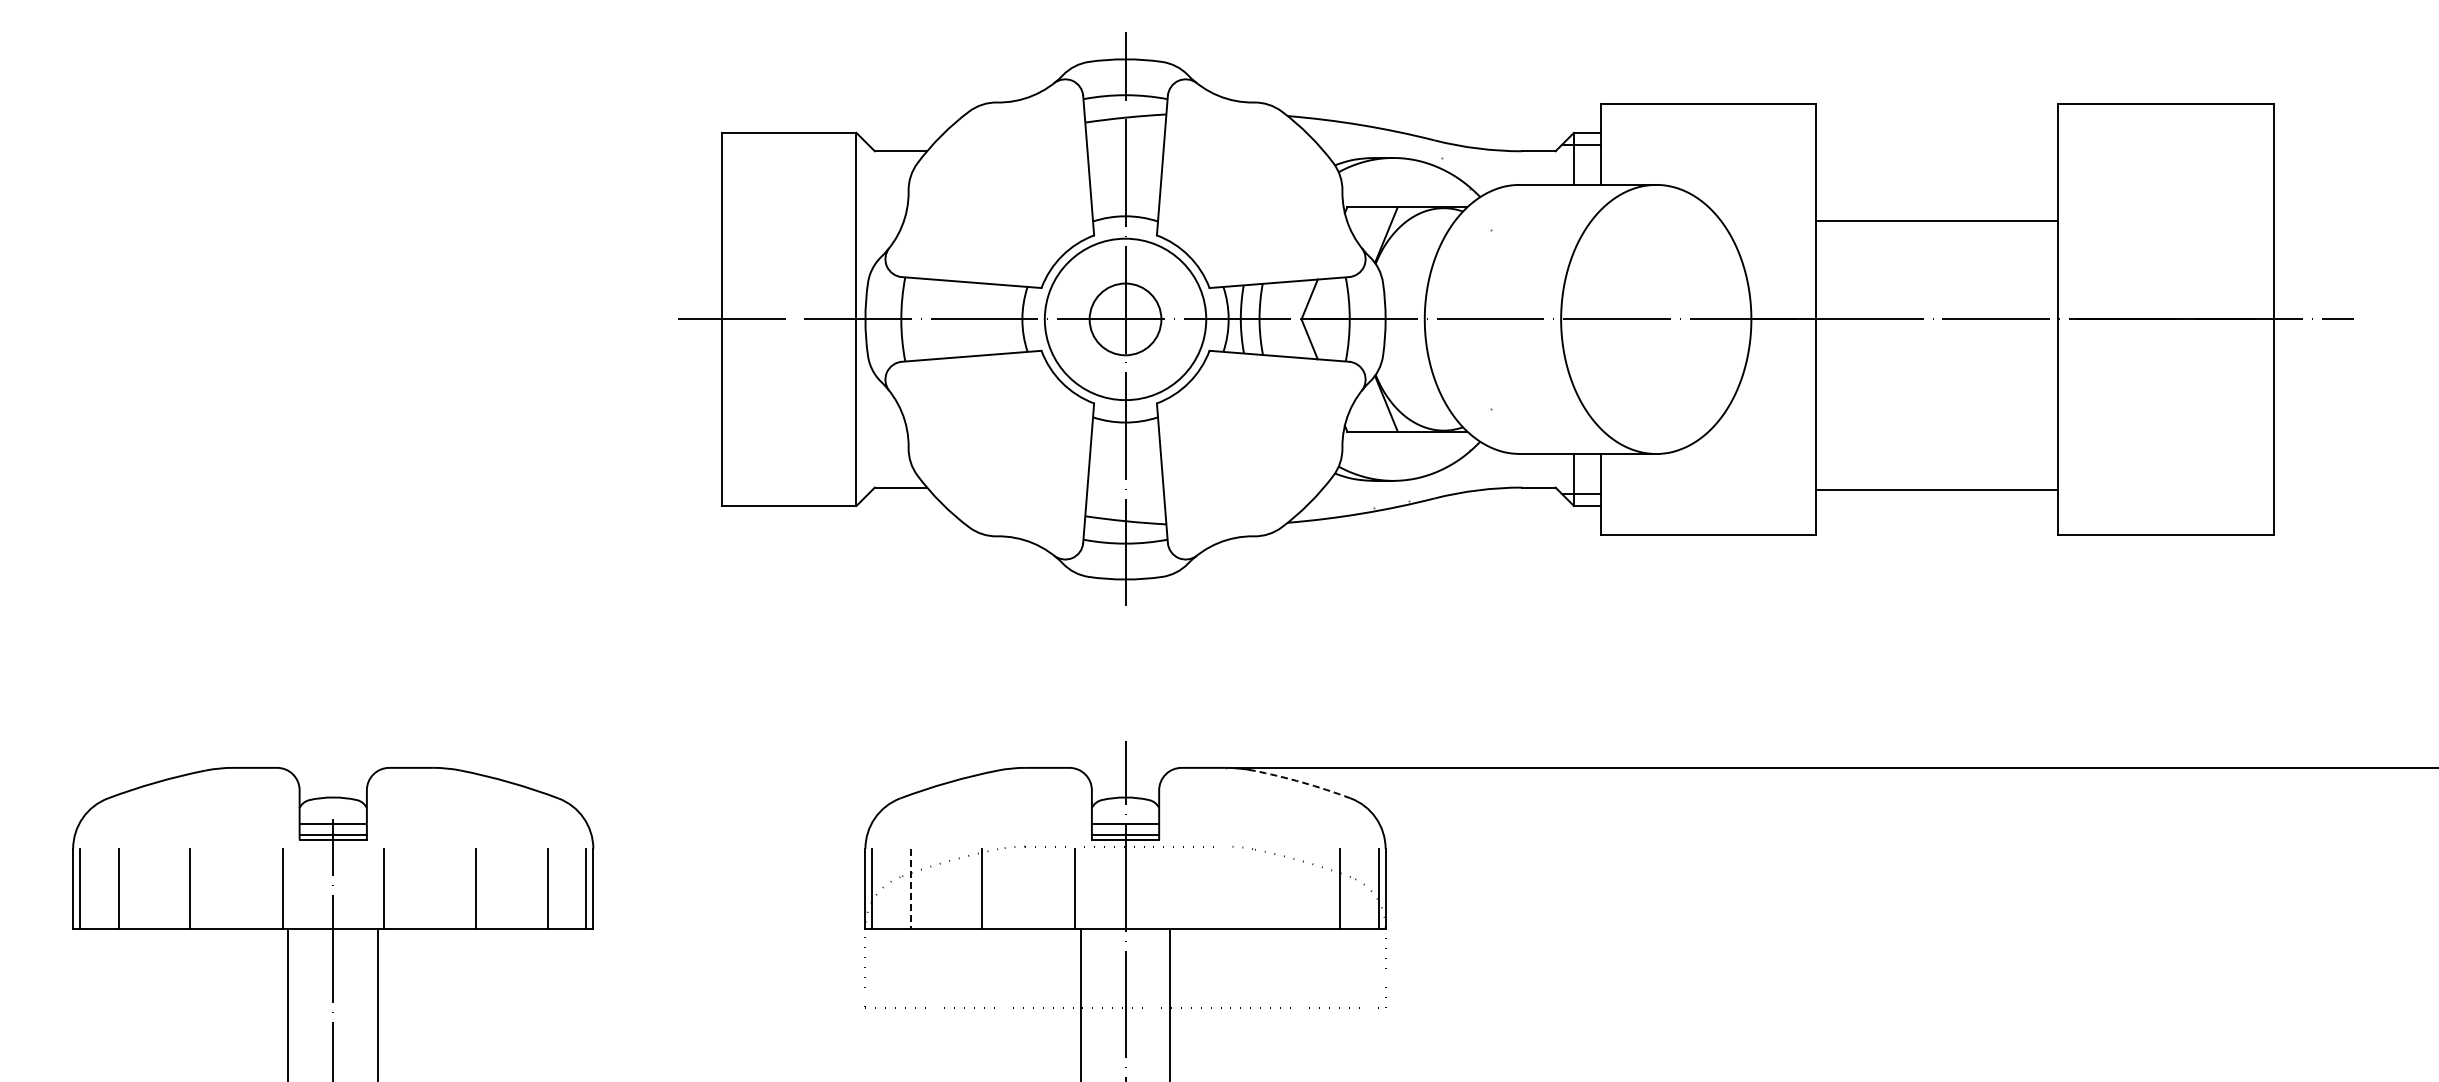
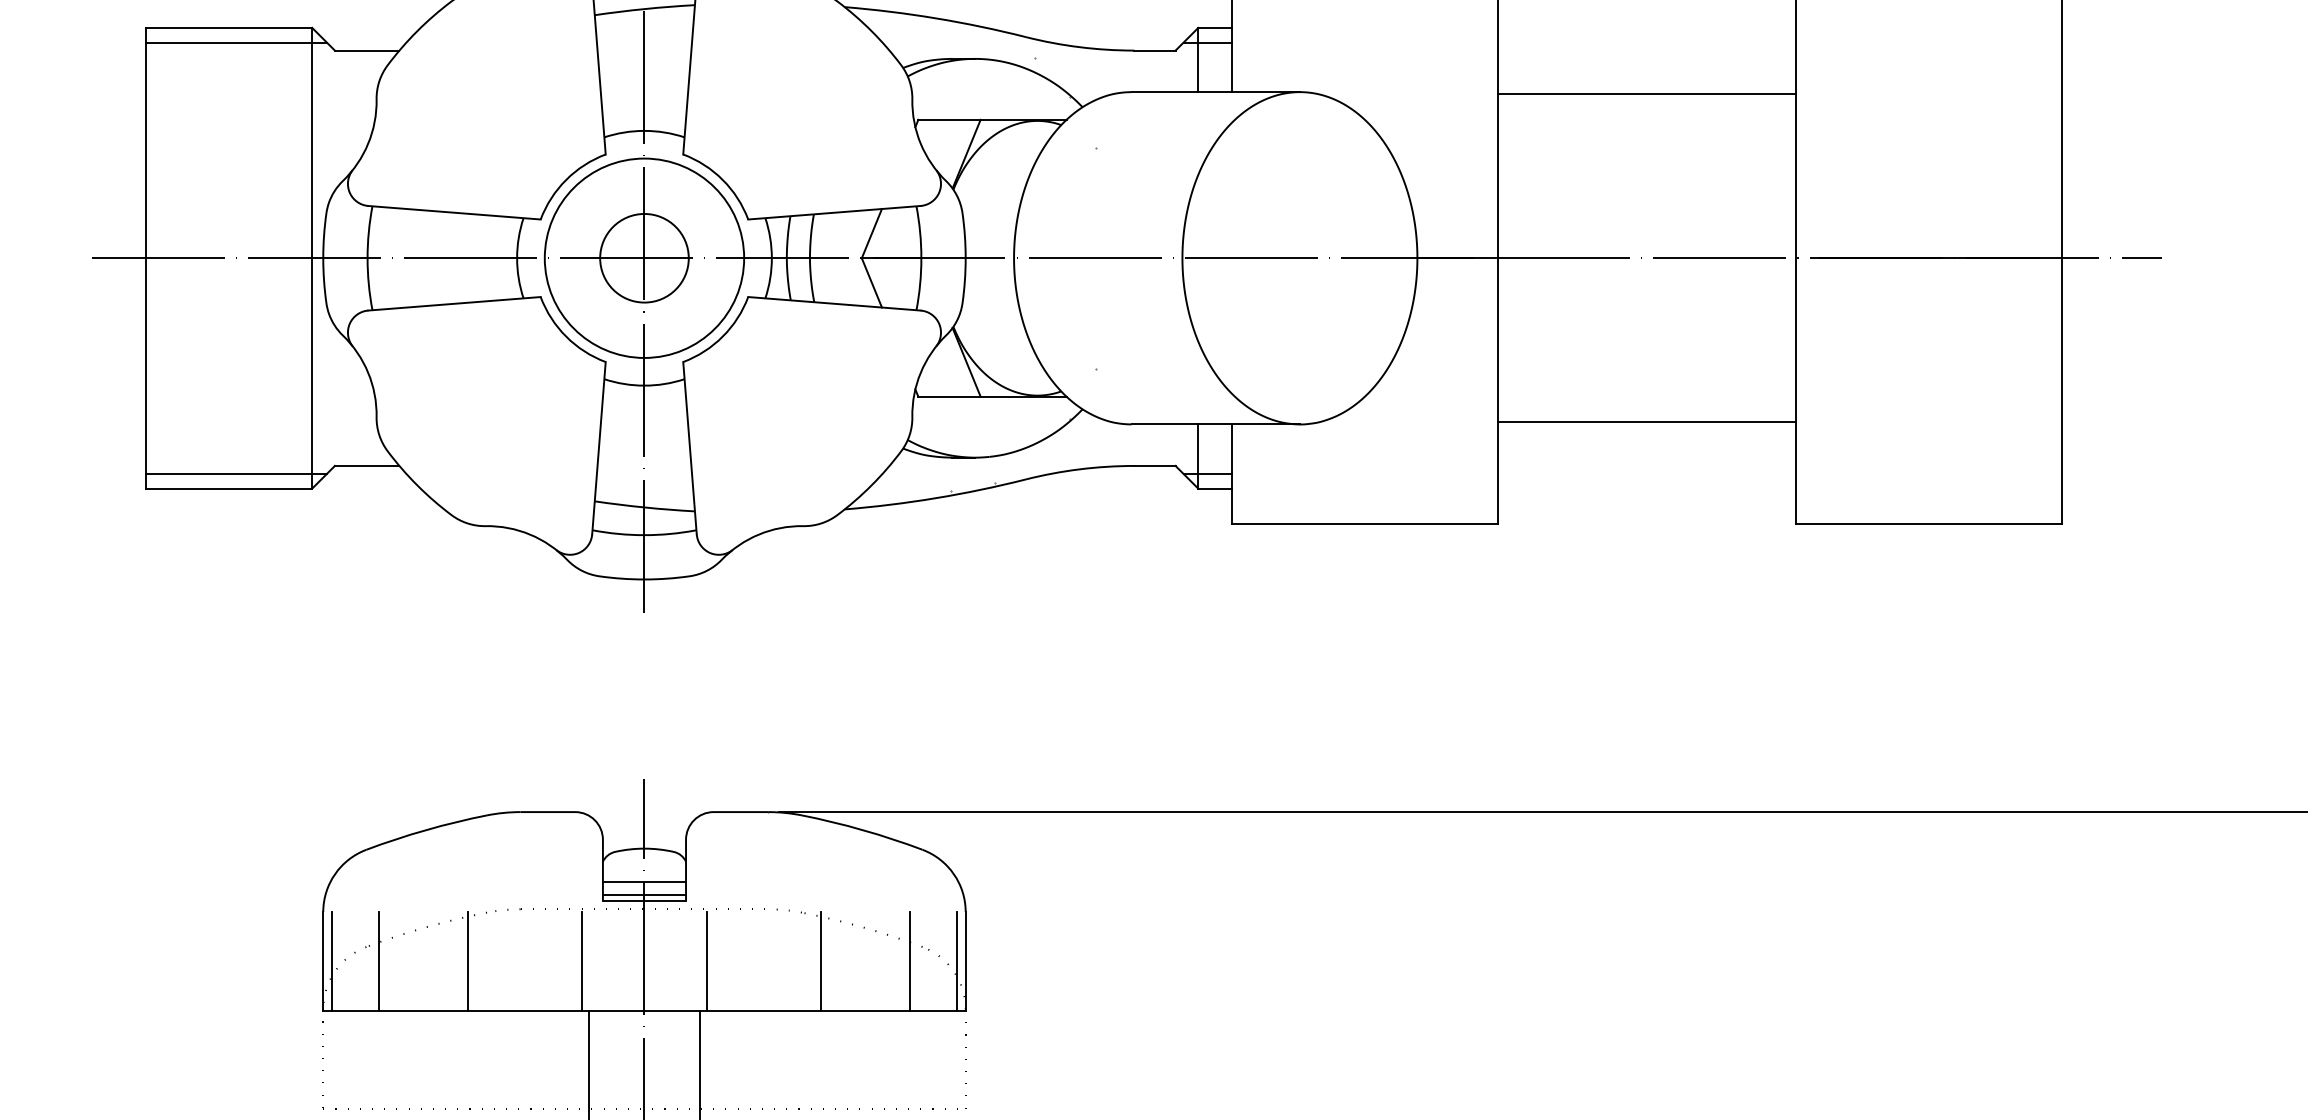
line: (794, 144) -> (235, 42), added
line: (1937, 220) -> (1647, 94), moved
line: (1937, 490) -> (1647, 422), moved
line: (794, 494) -> (235, 474), added
arc: (1302, 782) -> (863, 830), dashed -> solid
line: (1176, 888) -> (707, 961), added
line: (1268, 888) -> (821, 961), added
line: (910, 889) -> (378, 962), dashed -> solid

